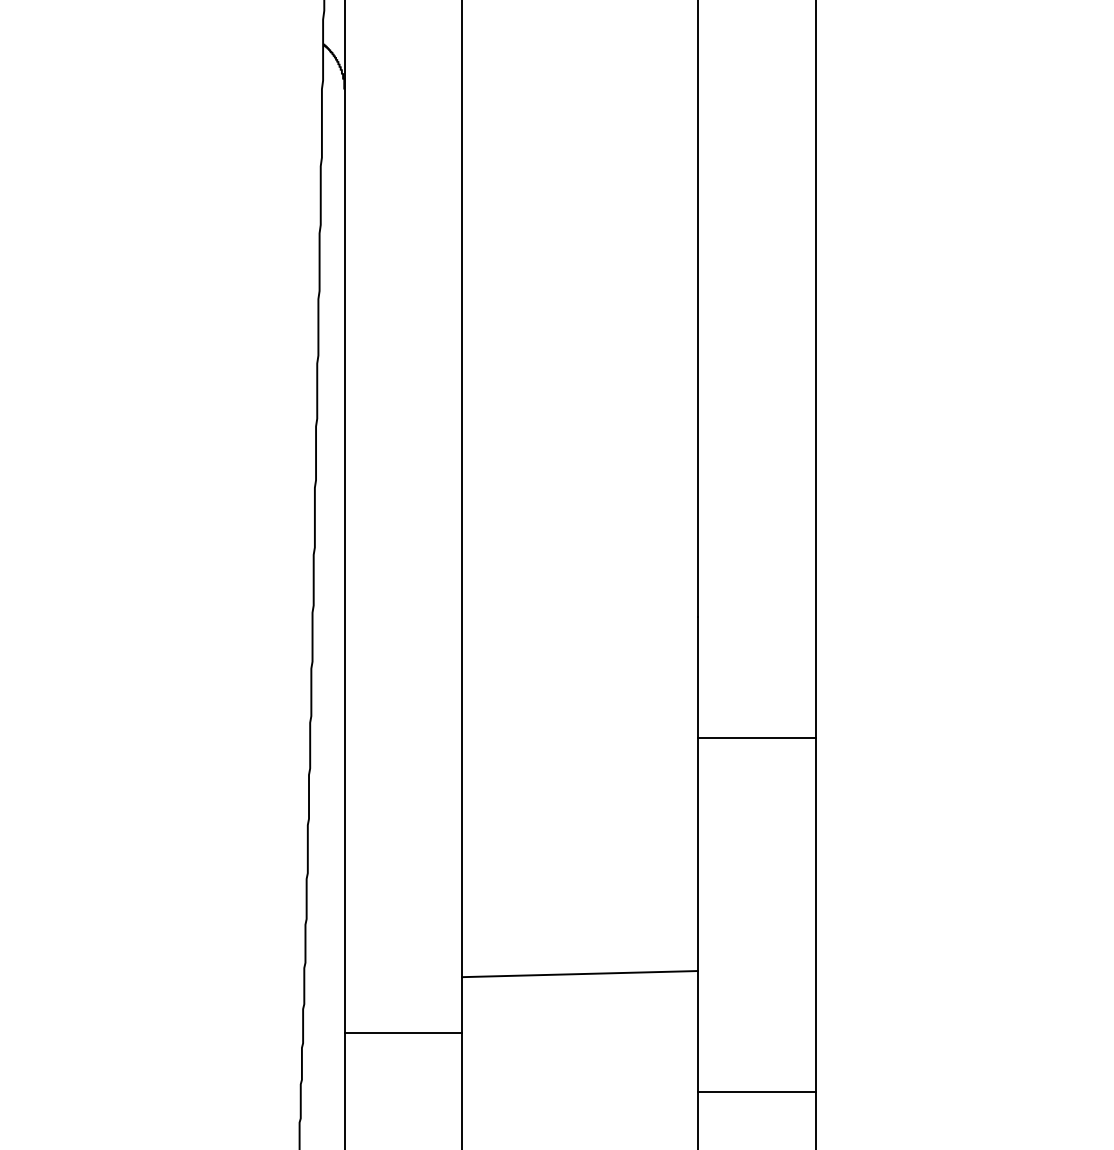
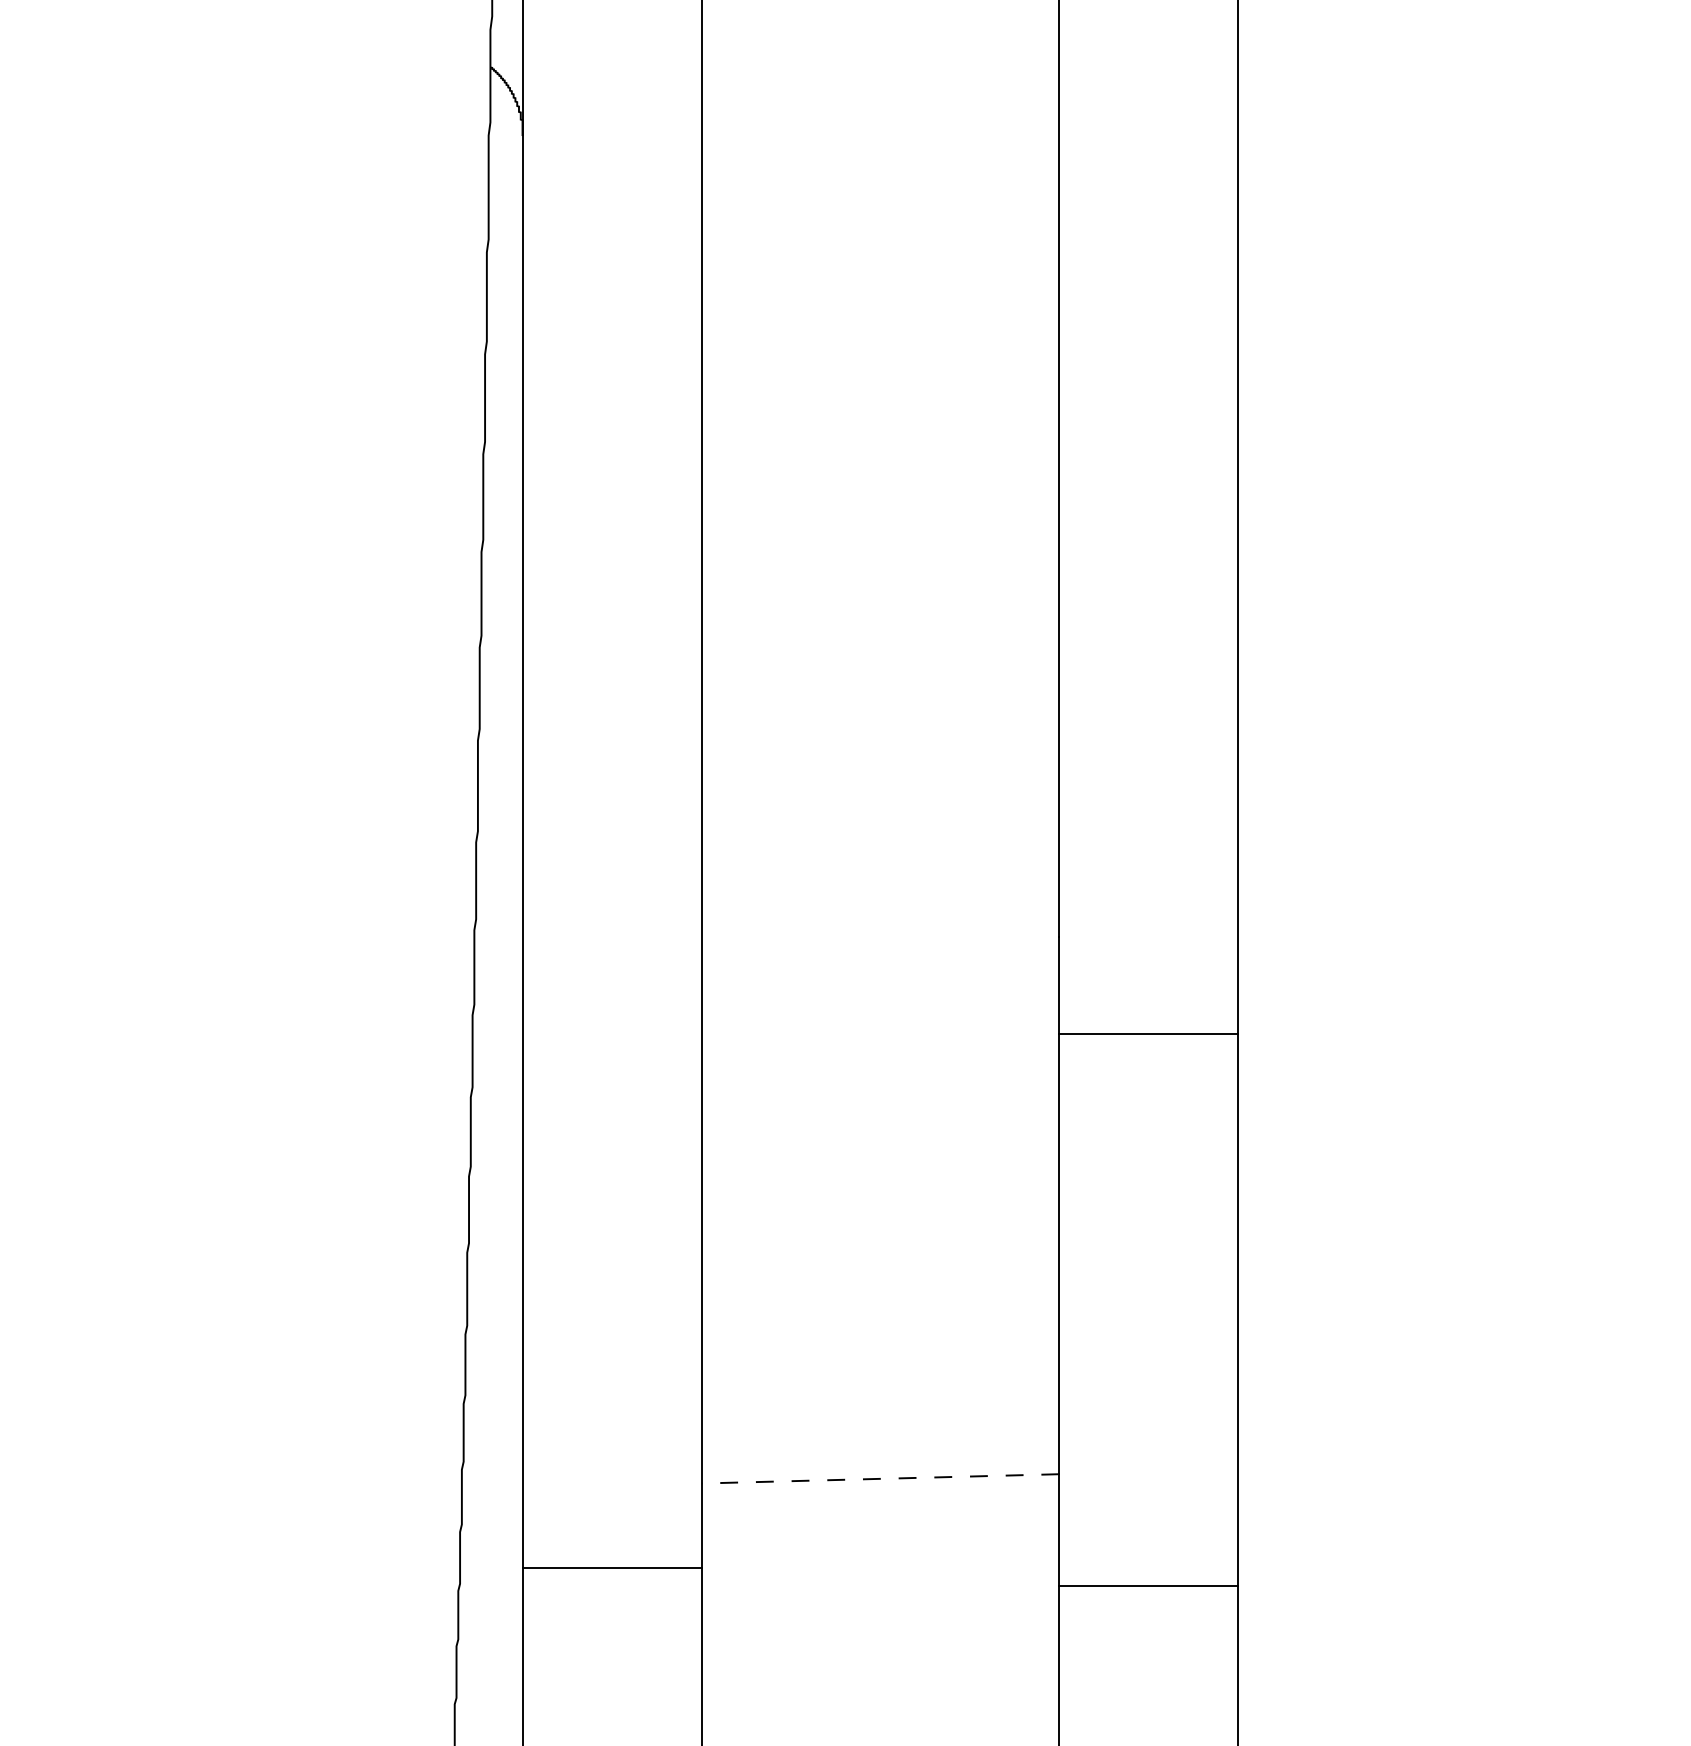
line: (756, 738) -> (1148, 1034), moved
line: (580, 974) -> (881, 1479), solid -> dashed
line: (756, 1091) -> (1148, 1585), moved

